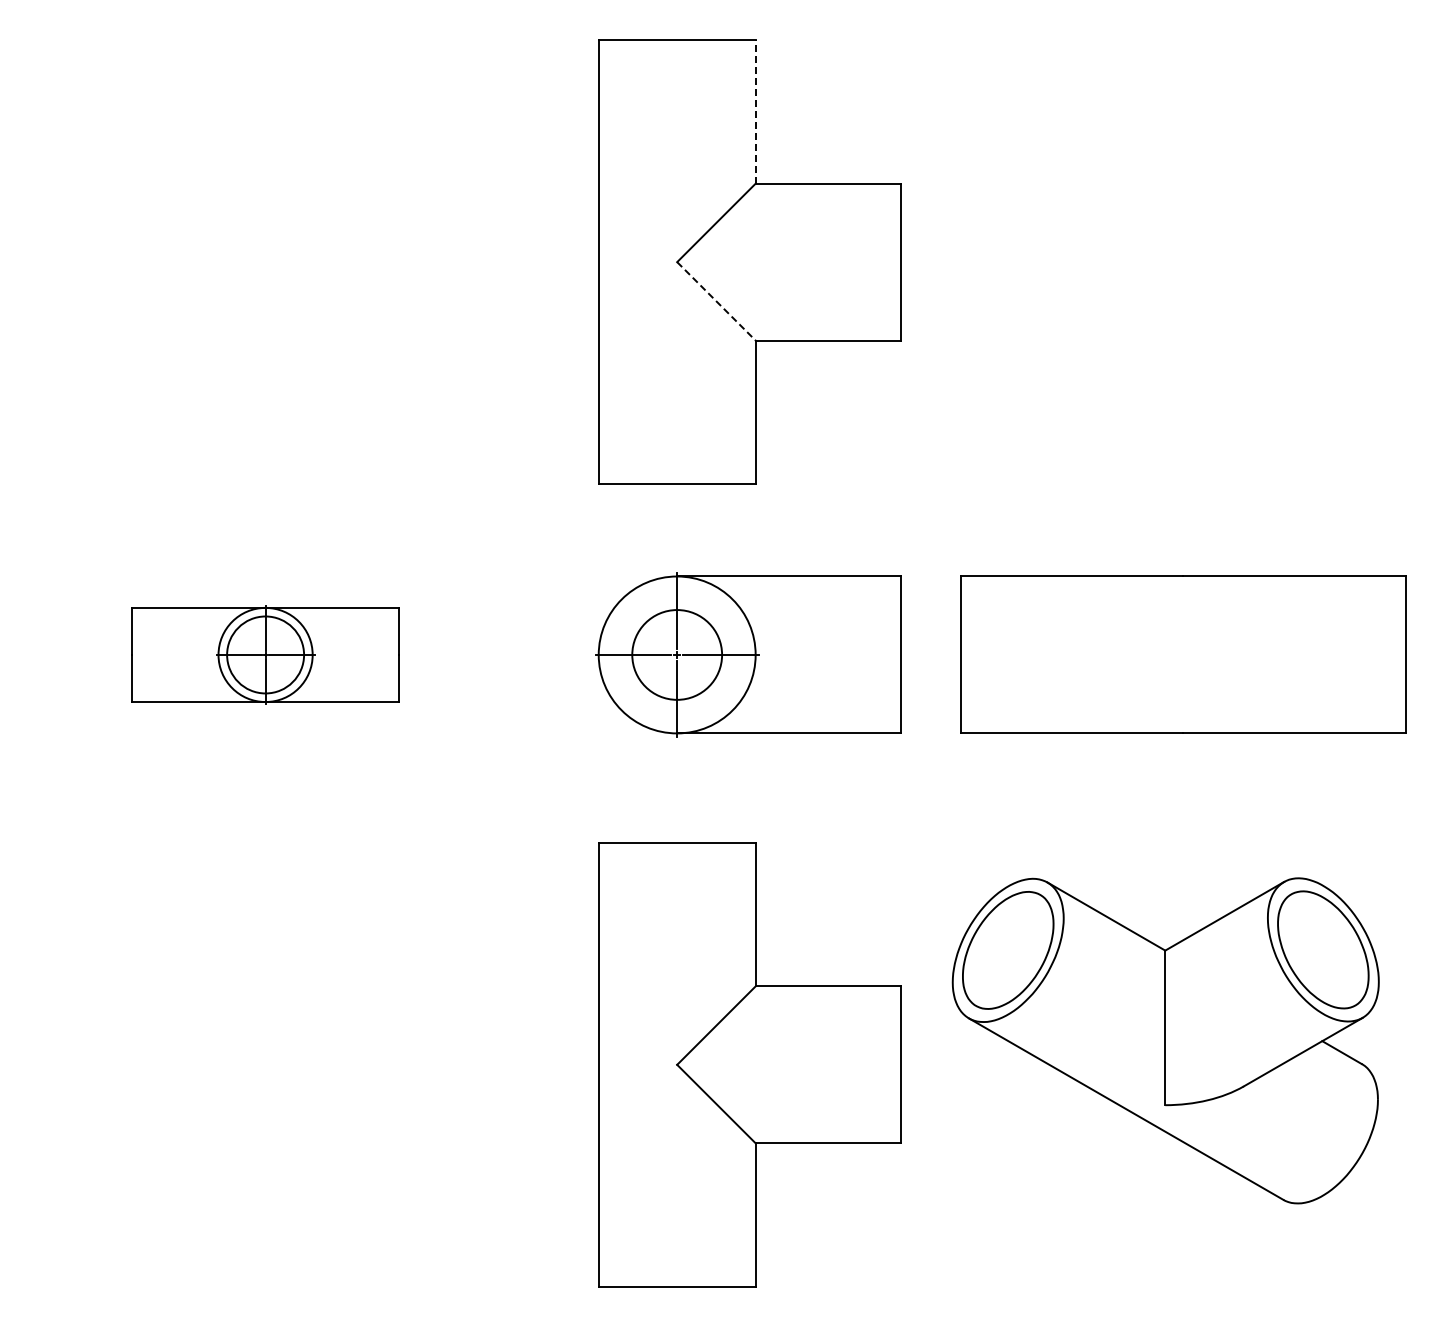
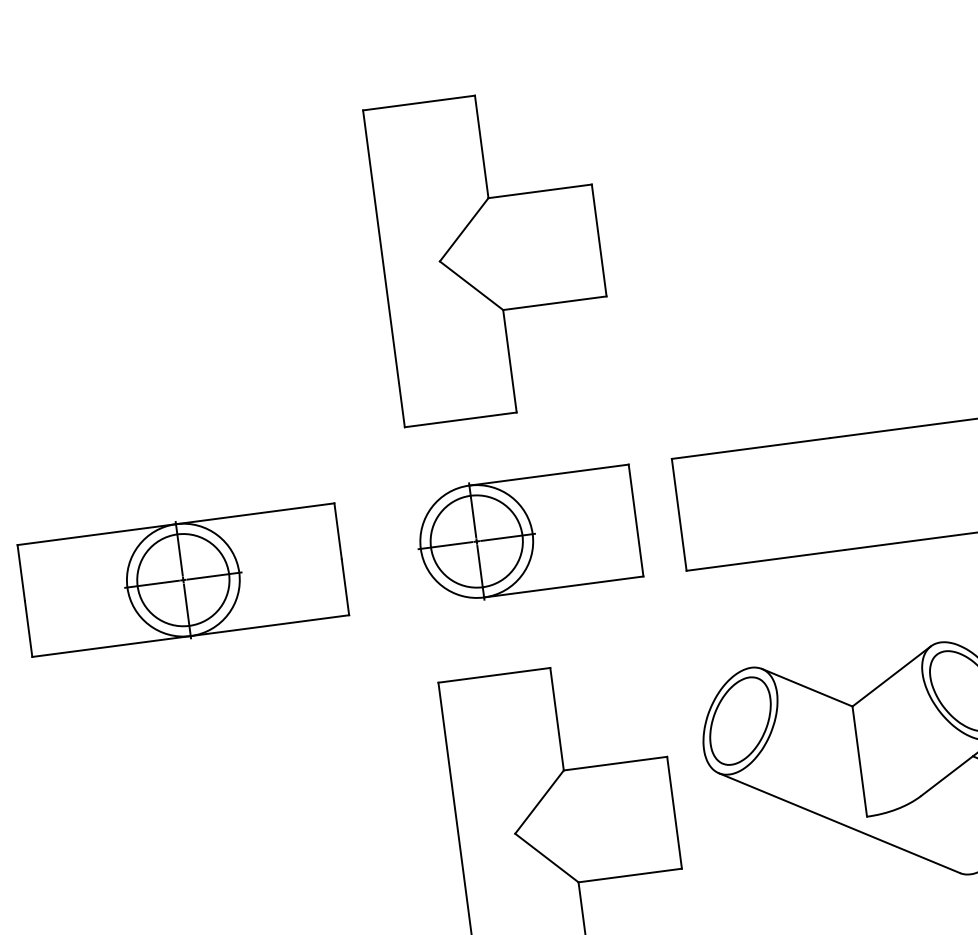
line: (755, 111) -> (481, 146), dashed -> solid
line: (716, 301) -> (471, 285), dashed -> solid
part: (265, 654) -> (183, 579), size x1.67
circle: (677, 654) -> (476, 541), size x1.43

